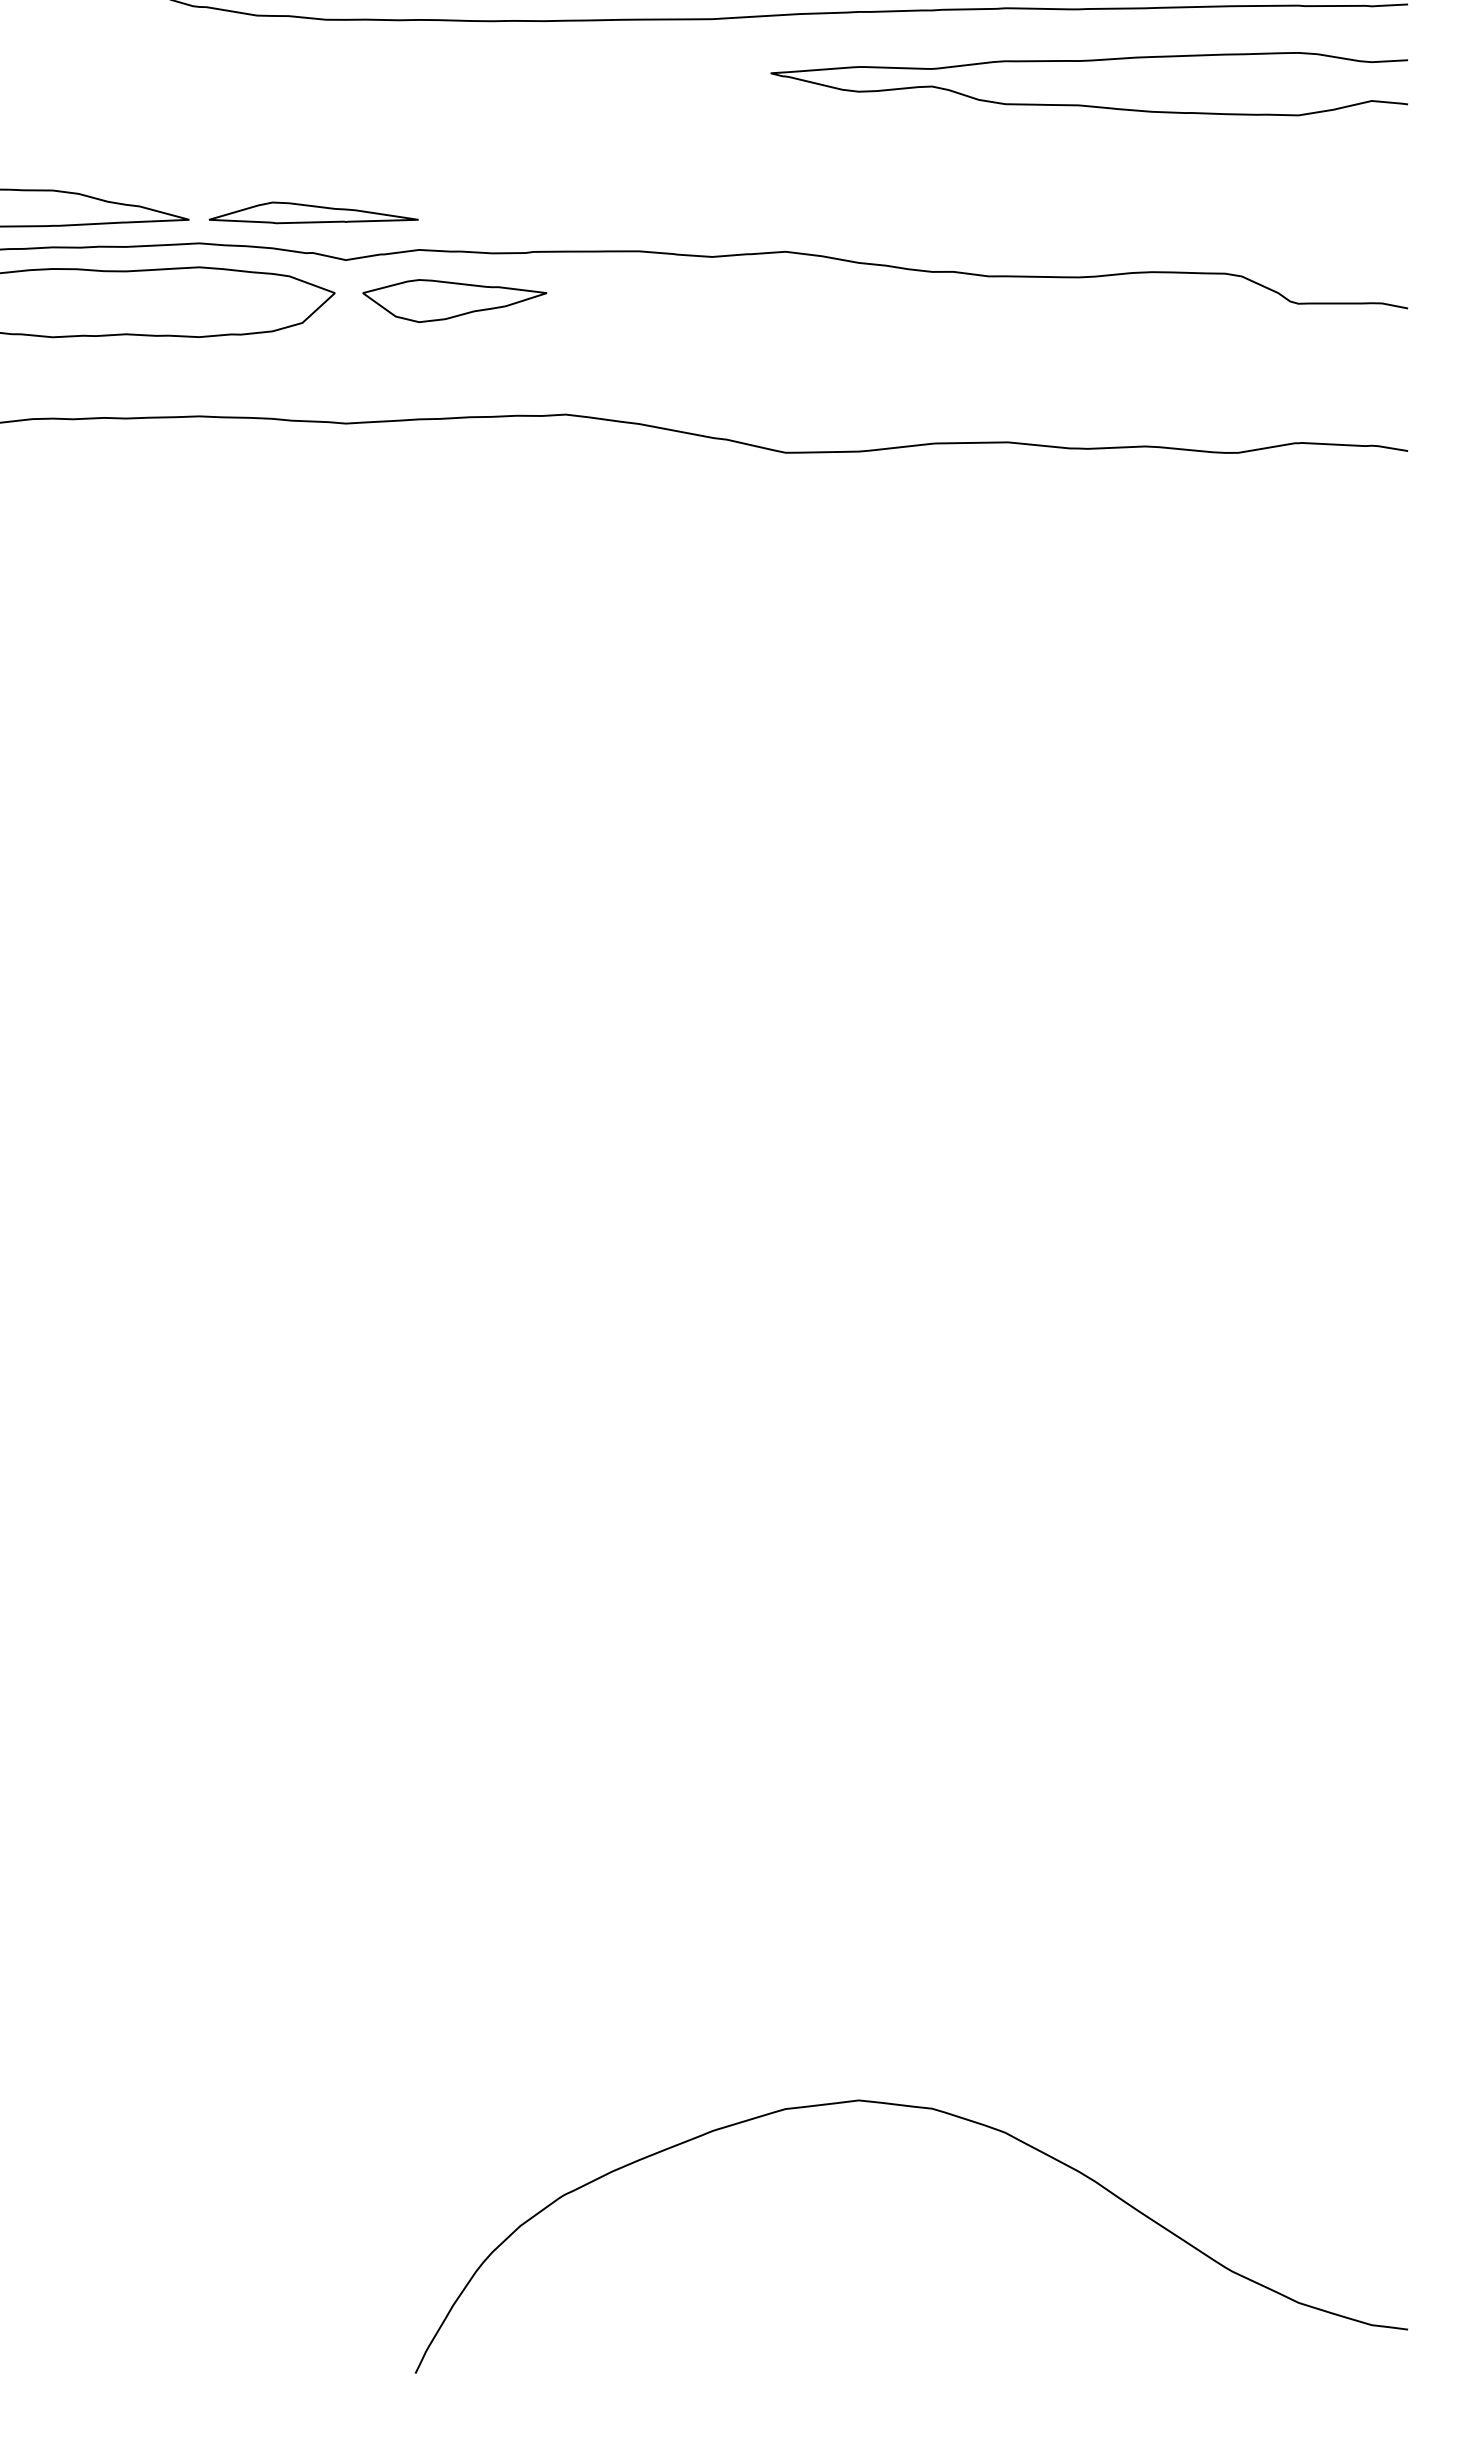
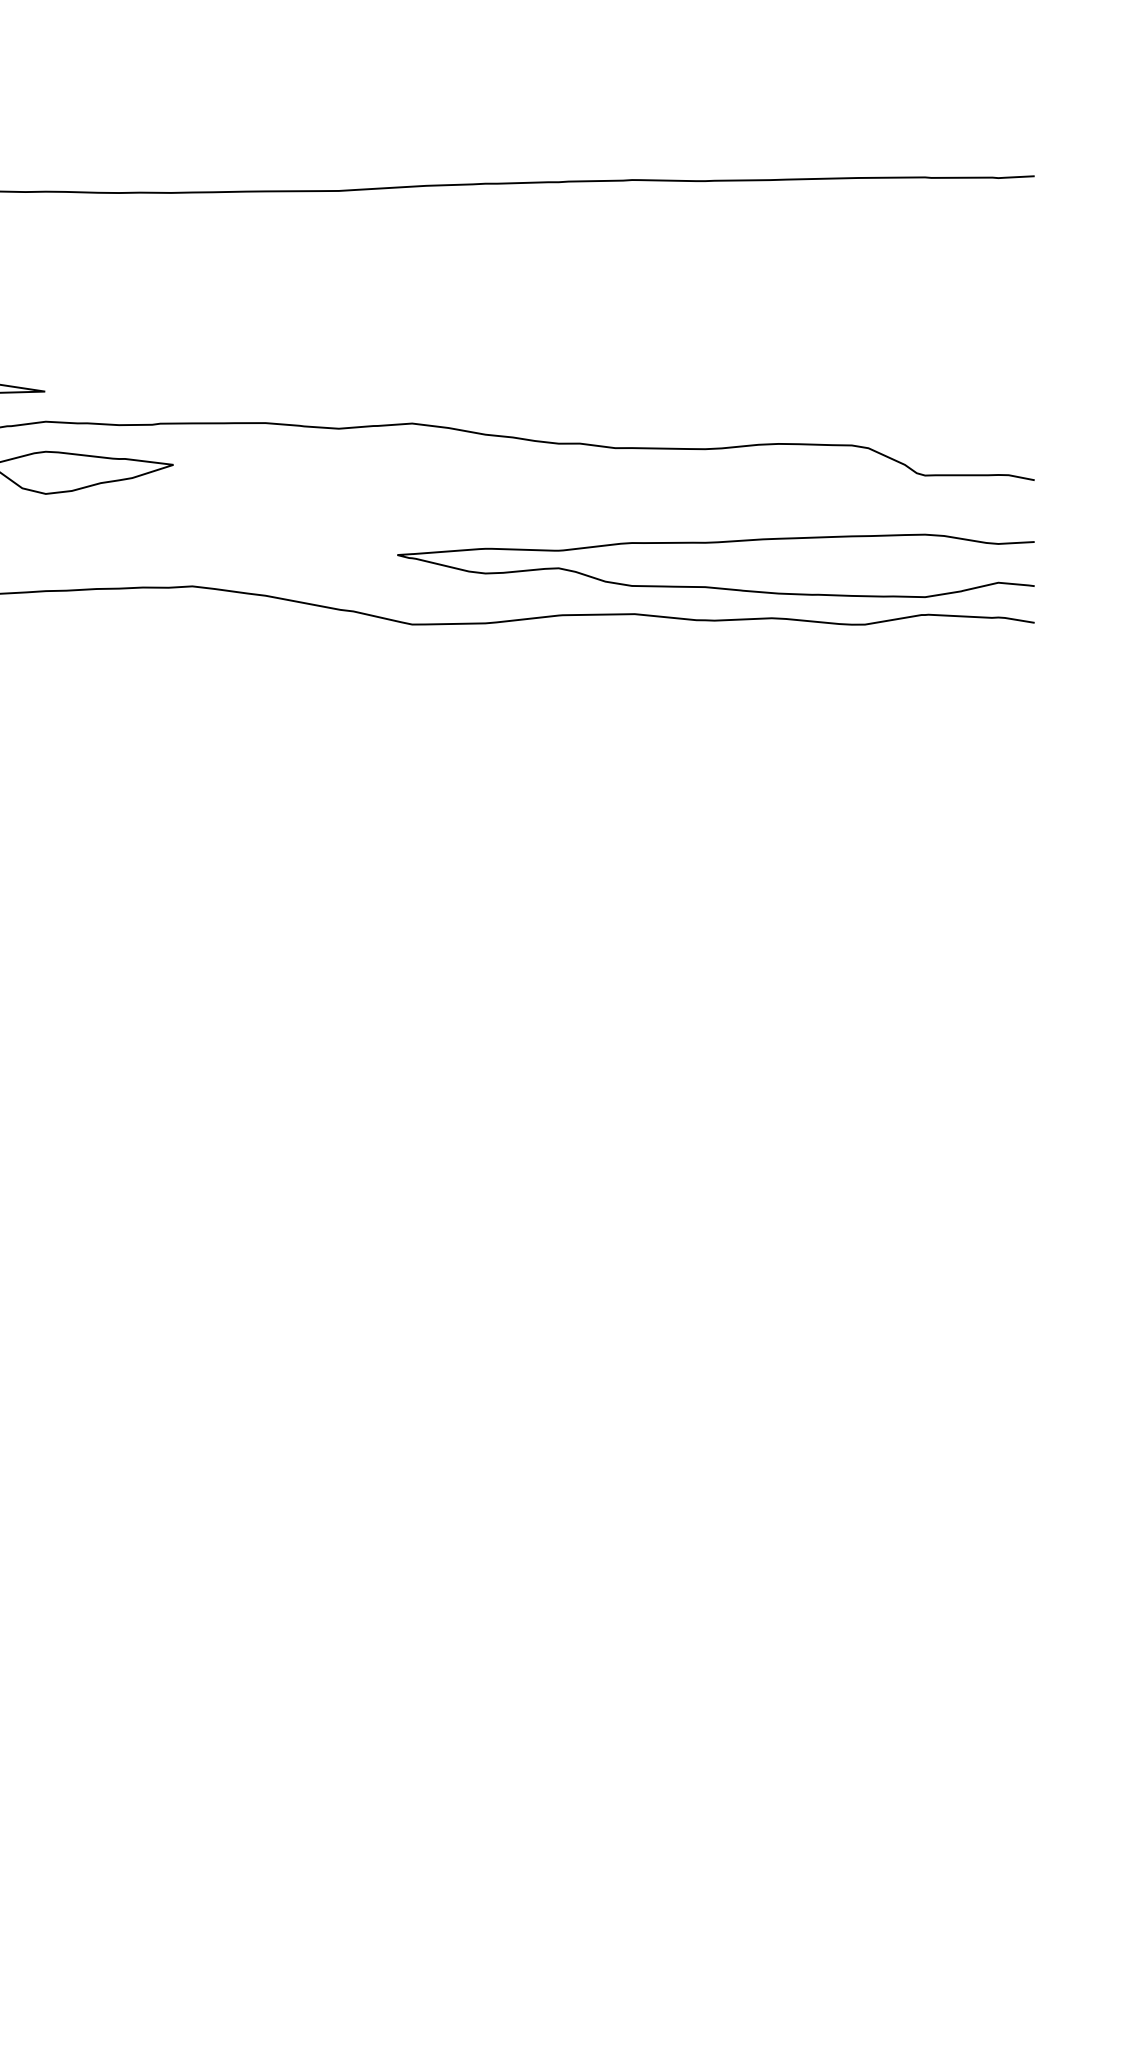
curve: (1083, 104) -> (710, 586), moved

